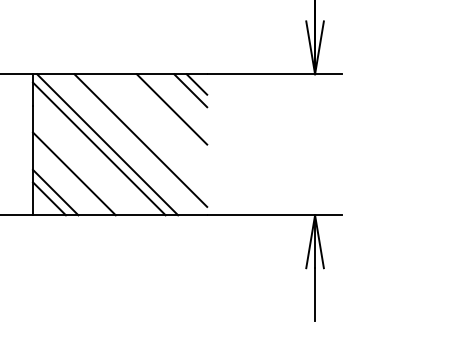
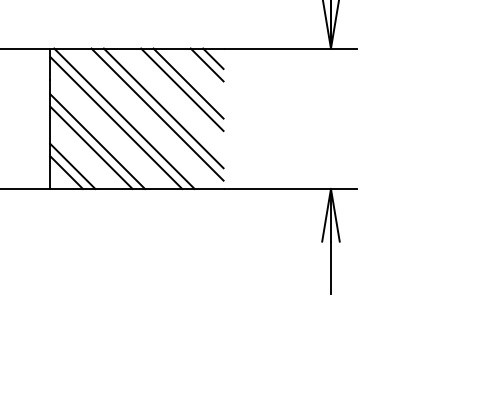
line: (165, 115) -> (182, 89), added
line: (146, 134) -> (163, 108), added
line: (80, 167) -> (97, 141), added

